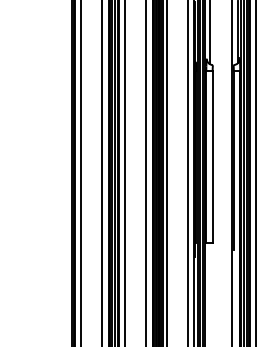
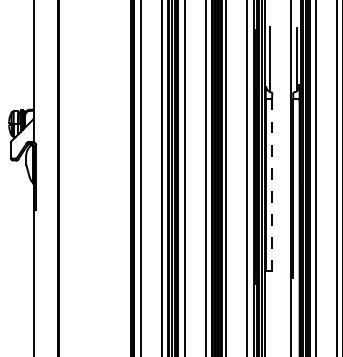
line: (213, 157) -> (272, 184), solid -> dashed

